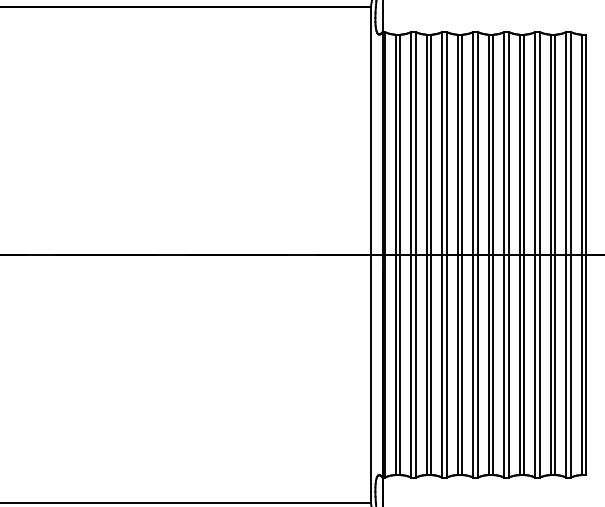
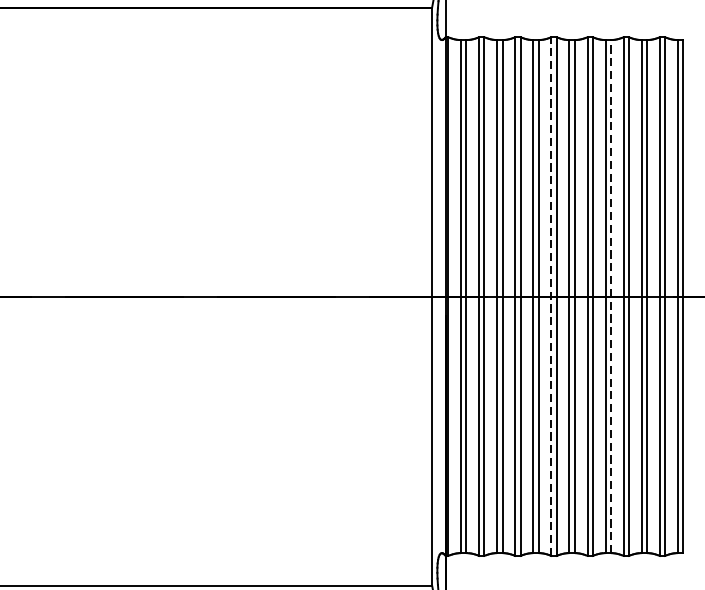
line: (473, 254) -> (551, 296), solid -> dashed
line: (524, 254) -> (611, 296), solid -> dashed

